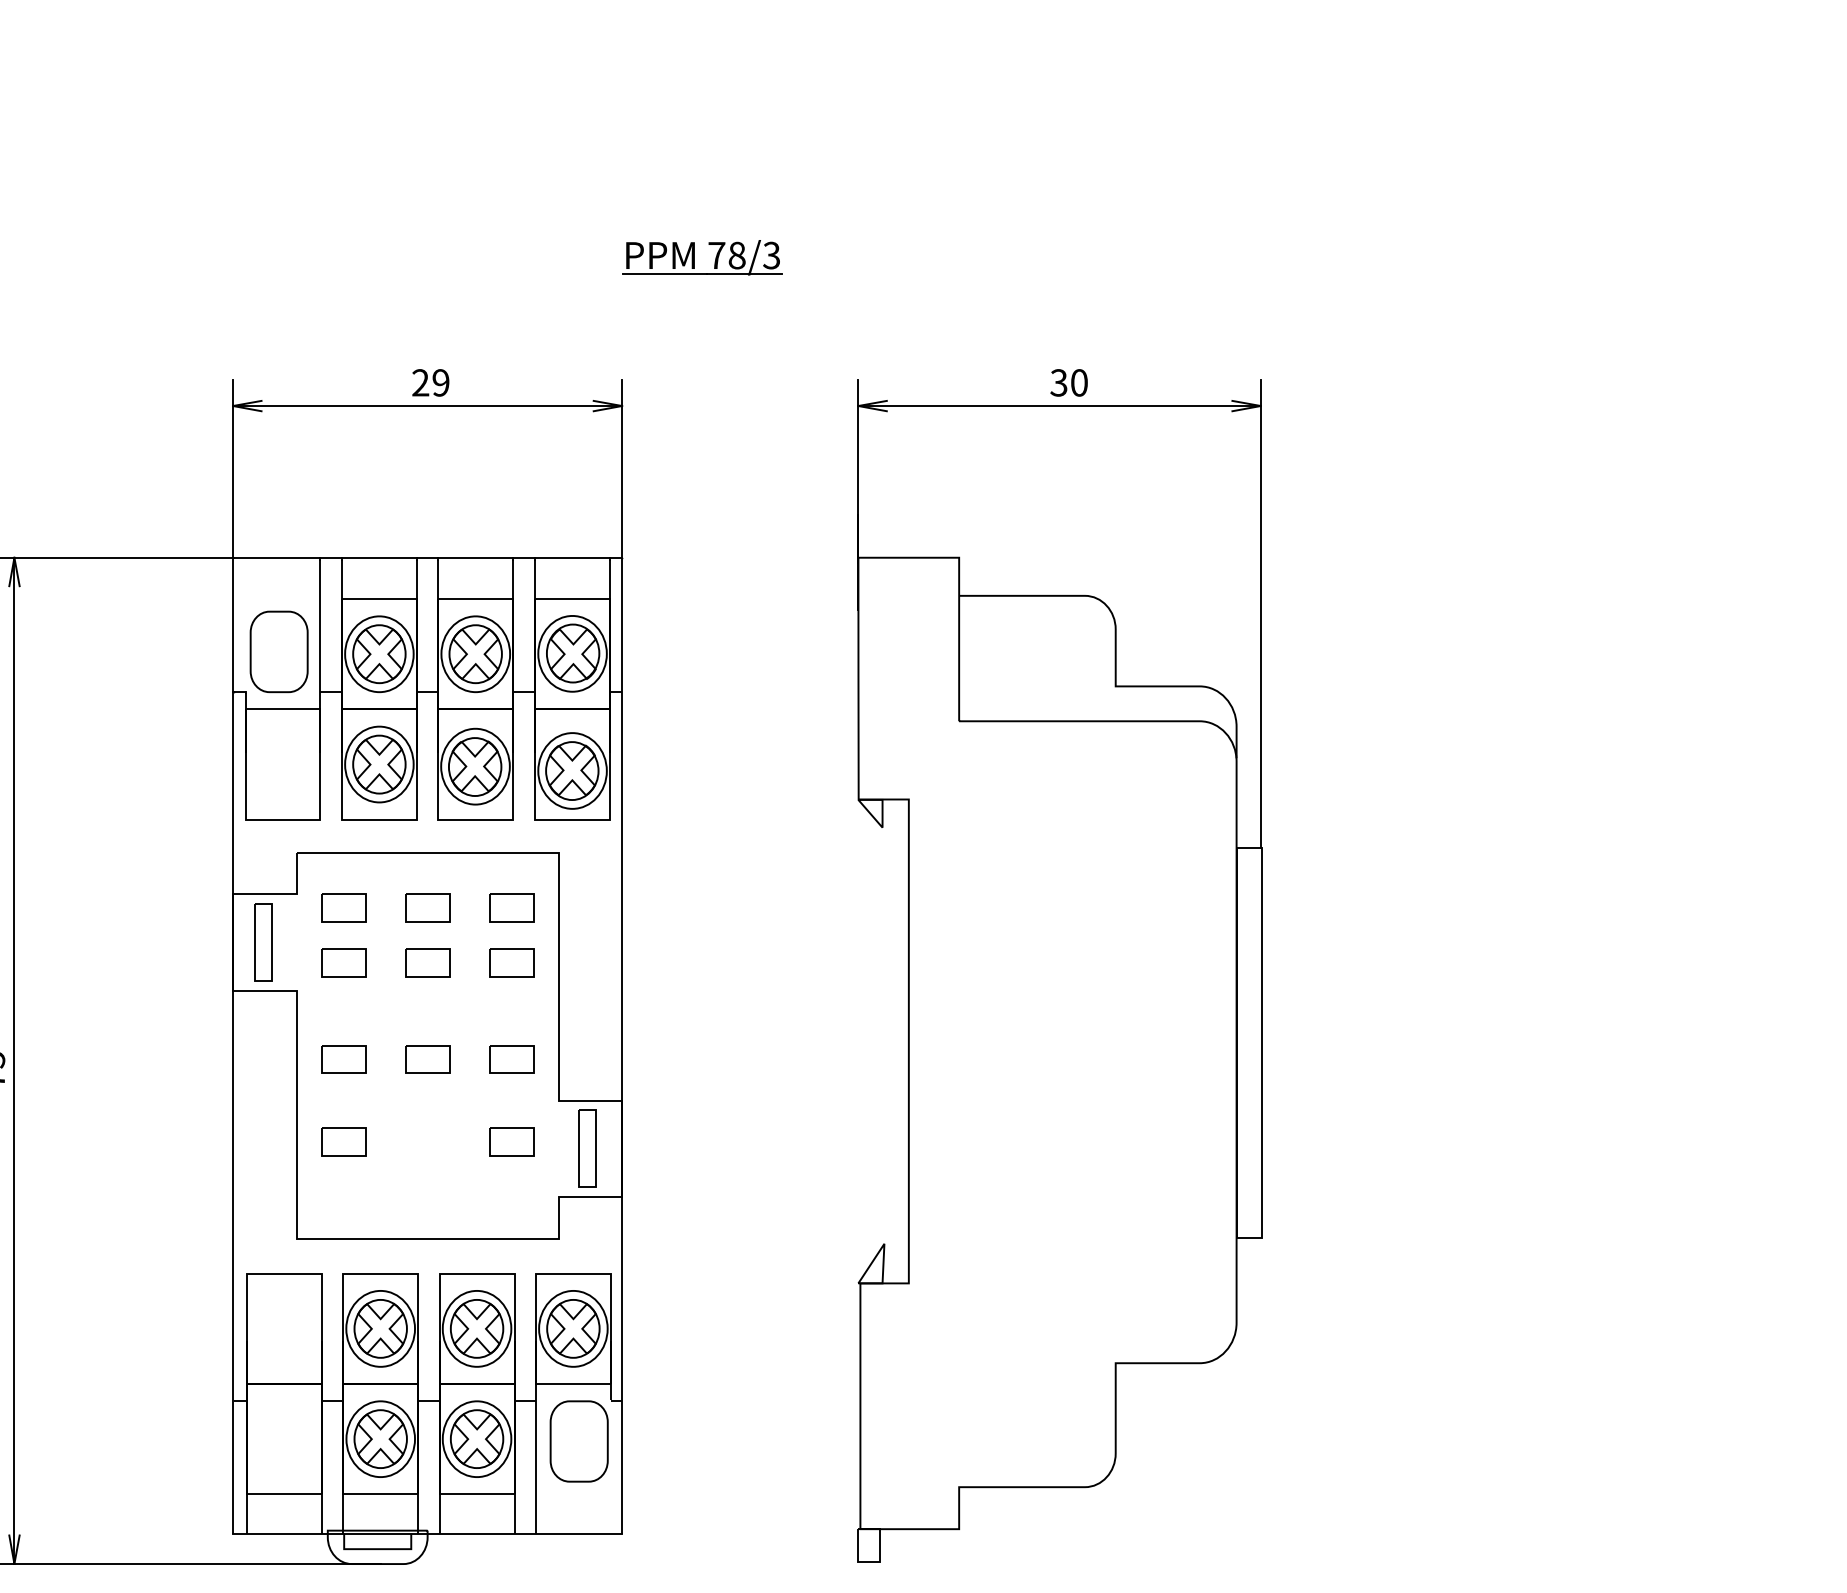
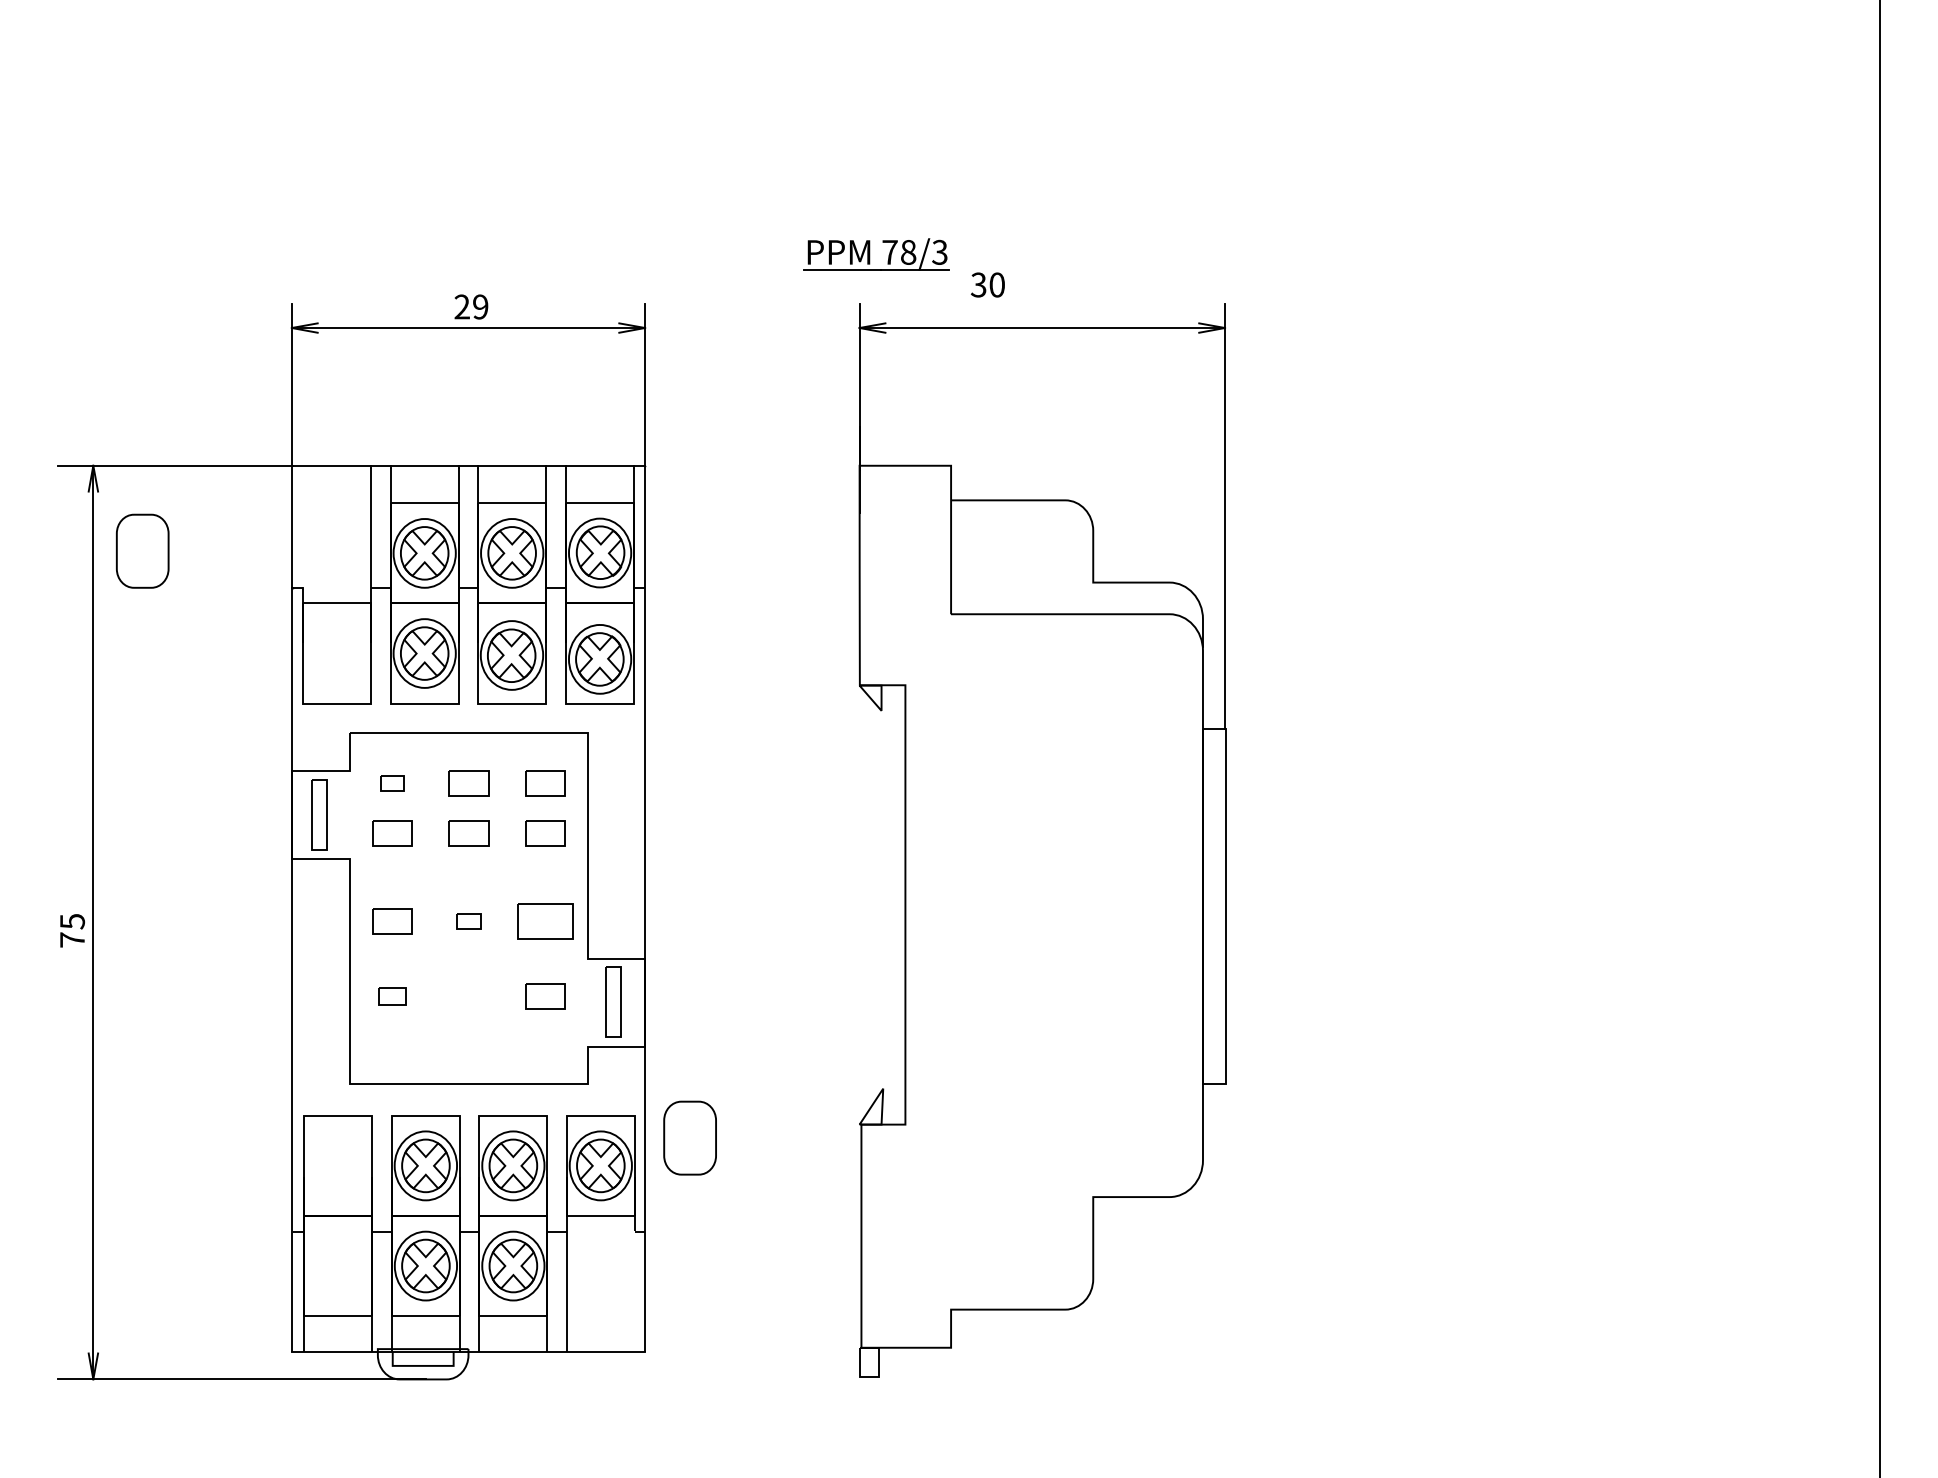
part: (701, 257) -> (876, 254), moved
text: (1068, 382) -> (987, 284), moved
part: (278, 651) -> (142, 550), moved
part: (343, 907) -> (392, 783), size x0.6
part: (427, 1059) -> (468, 921), size x0.6
part: (512, 1059) -> (545, 921), size x1.4
part: (343, 1142) -> (392, 996), size x0.7
part: (578, 1440) -> (689, 1137), moved

